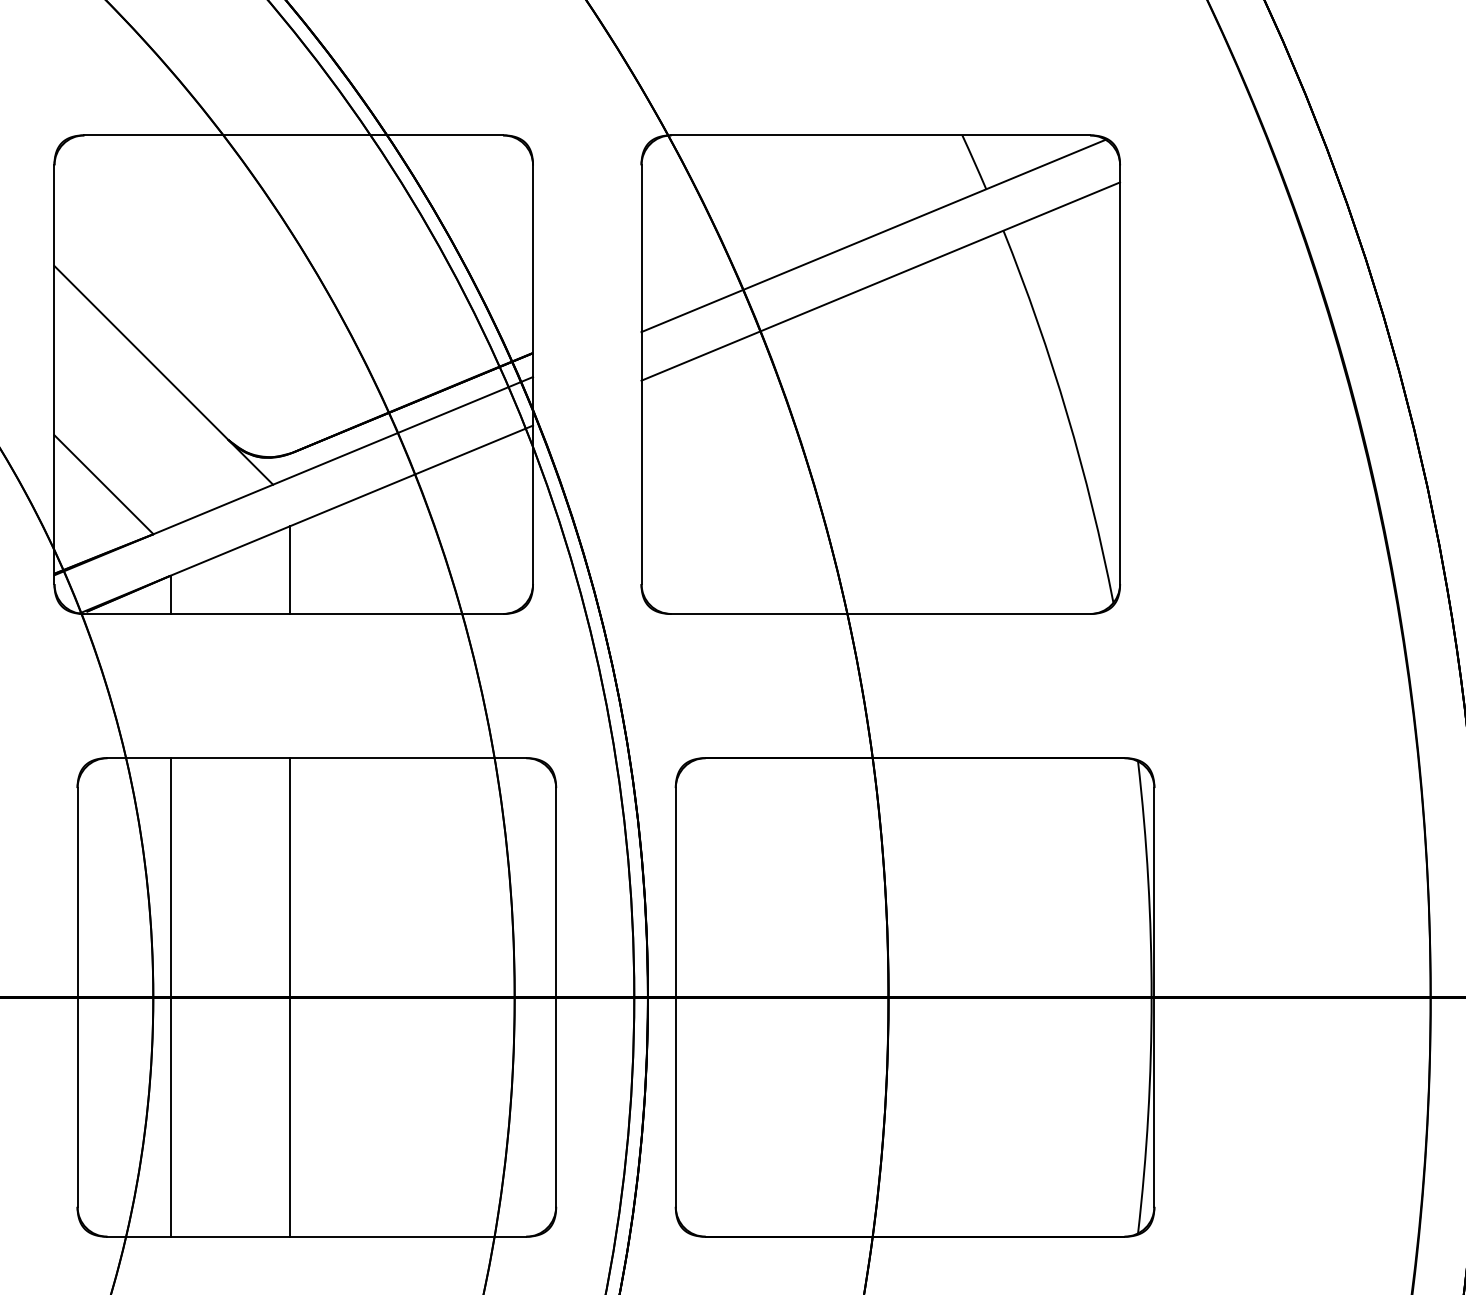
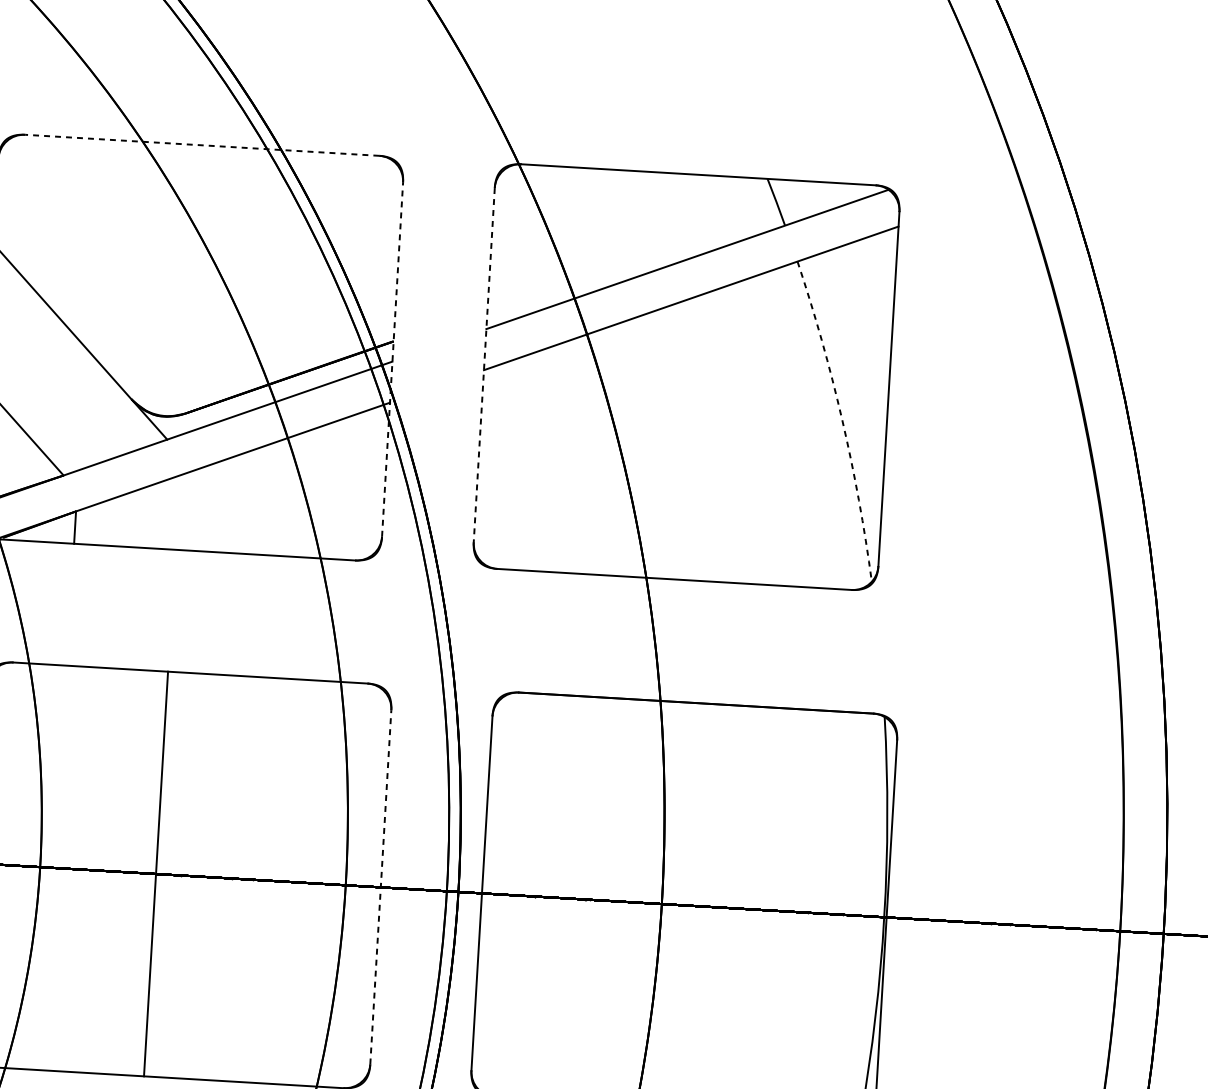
line: (293, 135) -> (202, 145), solid -> dashed
line: (533, 374) -> (392, 359), solid -> dashed
line: (641, 375) -> (484, 365), solid -> dashed
arc: (1067, 414) -> (842, 420), solid -> dashed
line: (290, 569) -> (177, 512), removed
line: (556, 996) -> (381, 886), solid -> dashed
line: (170, 997) -> (54, 868), removed

